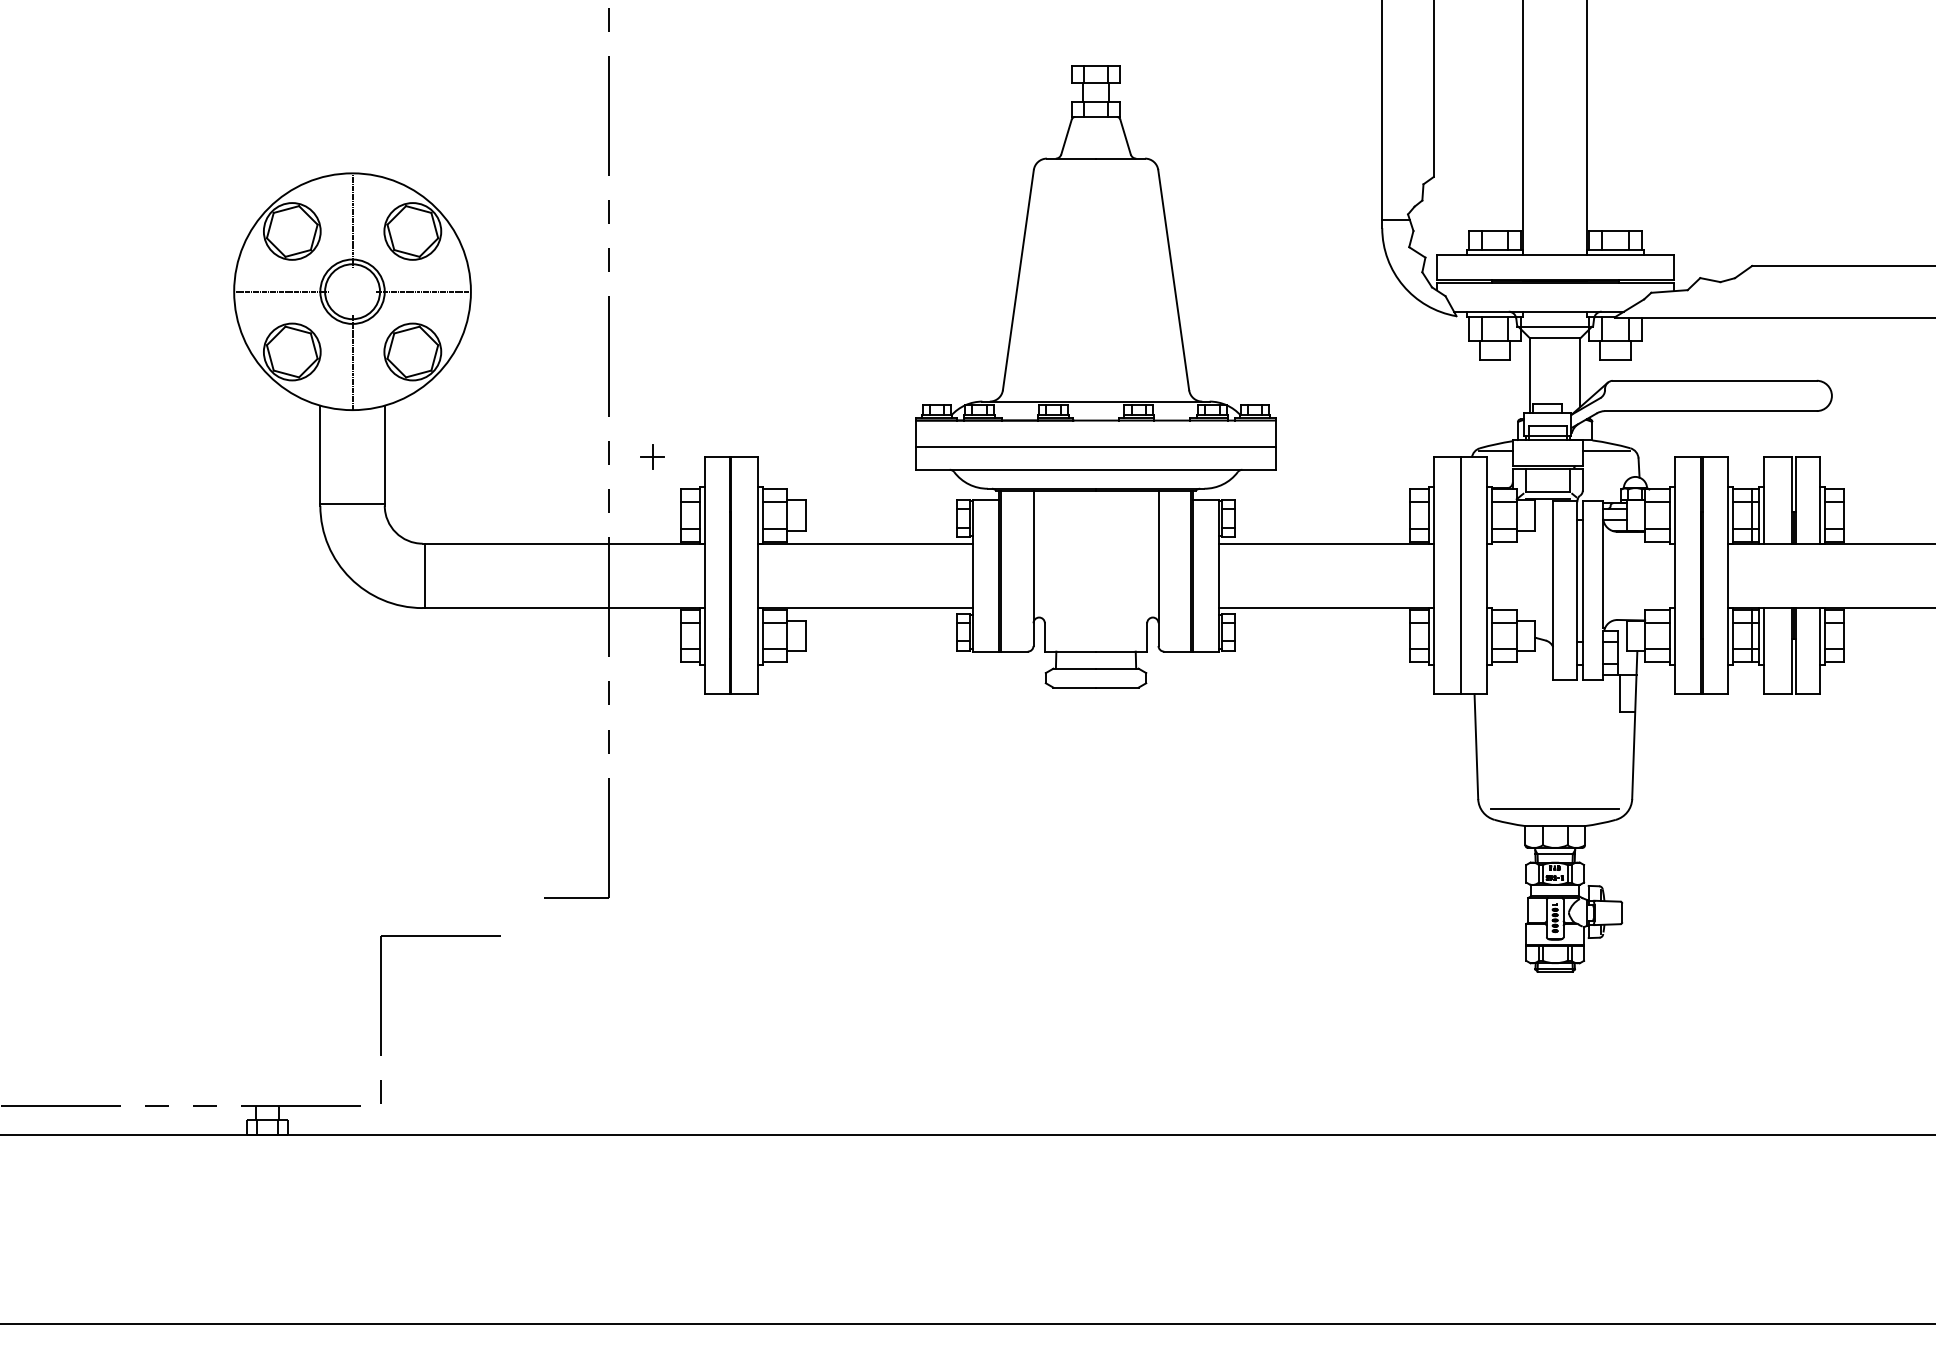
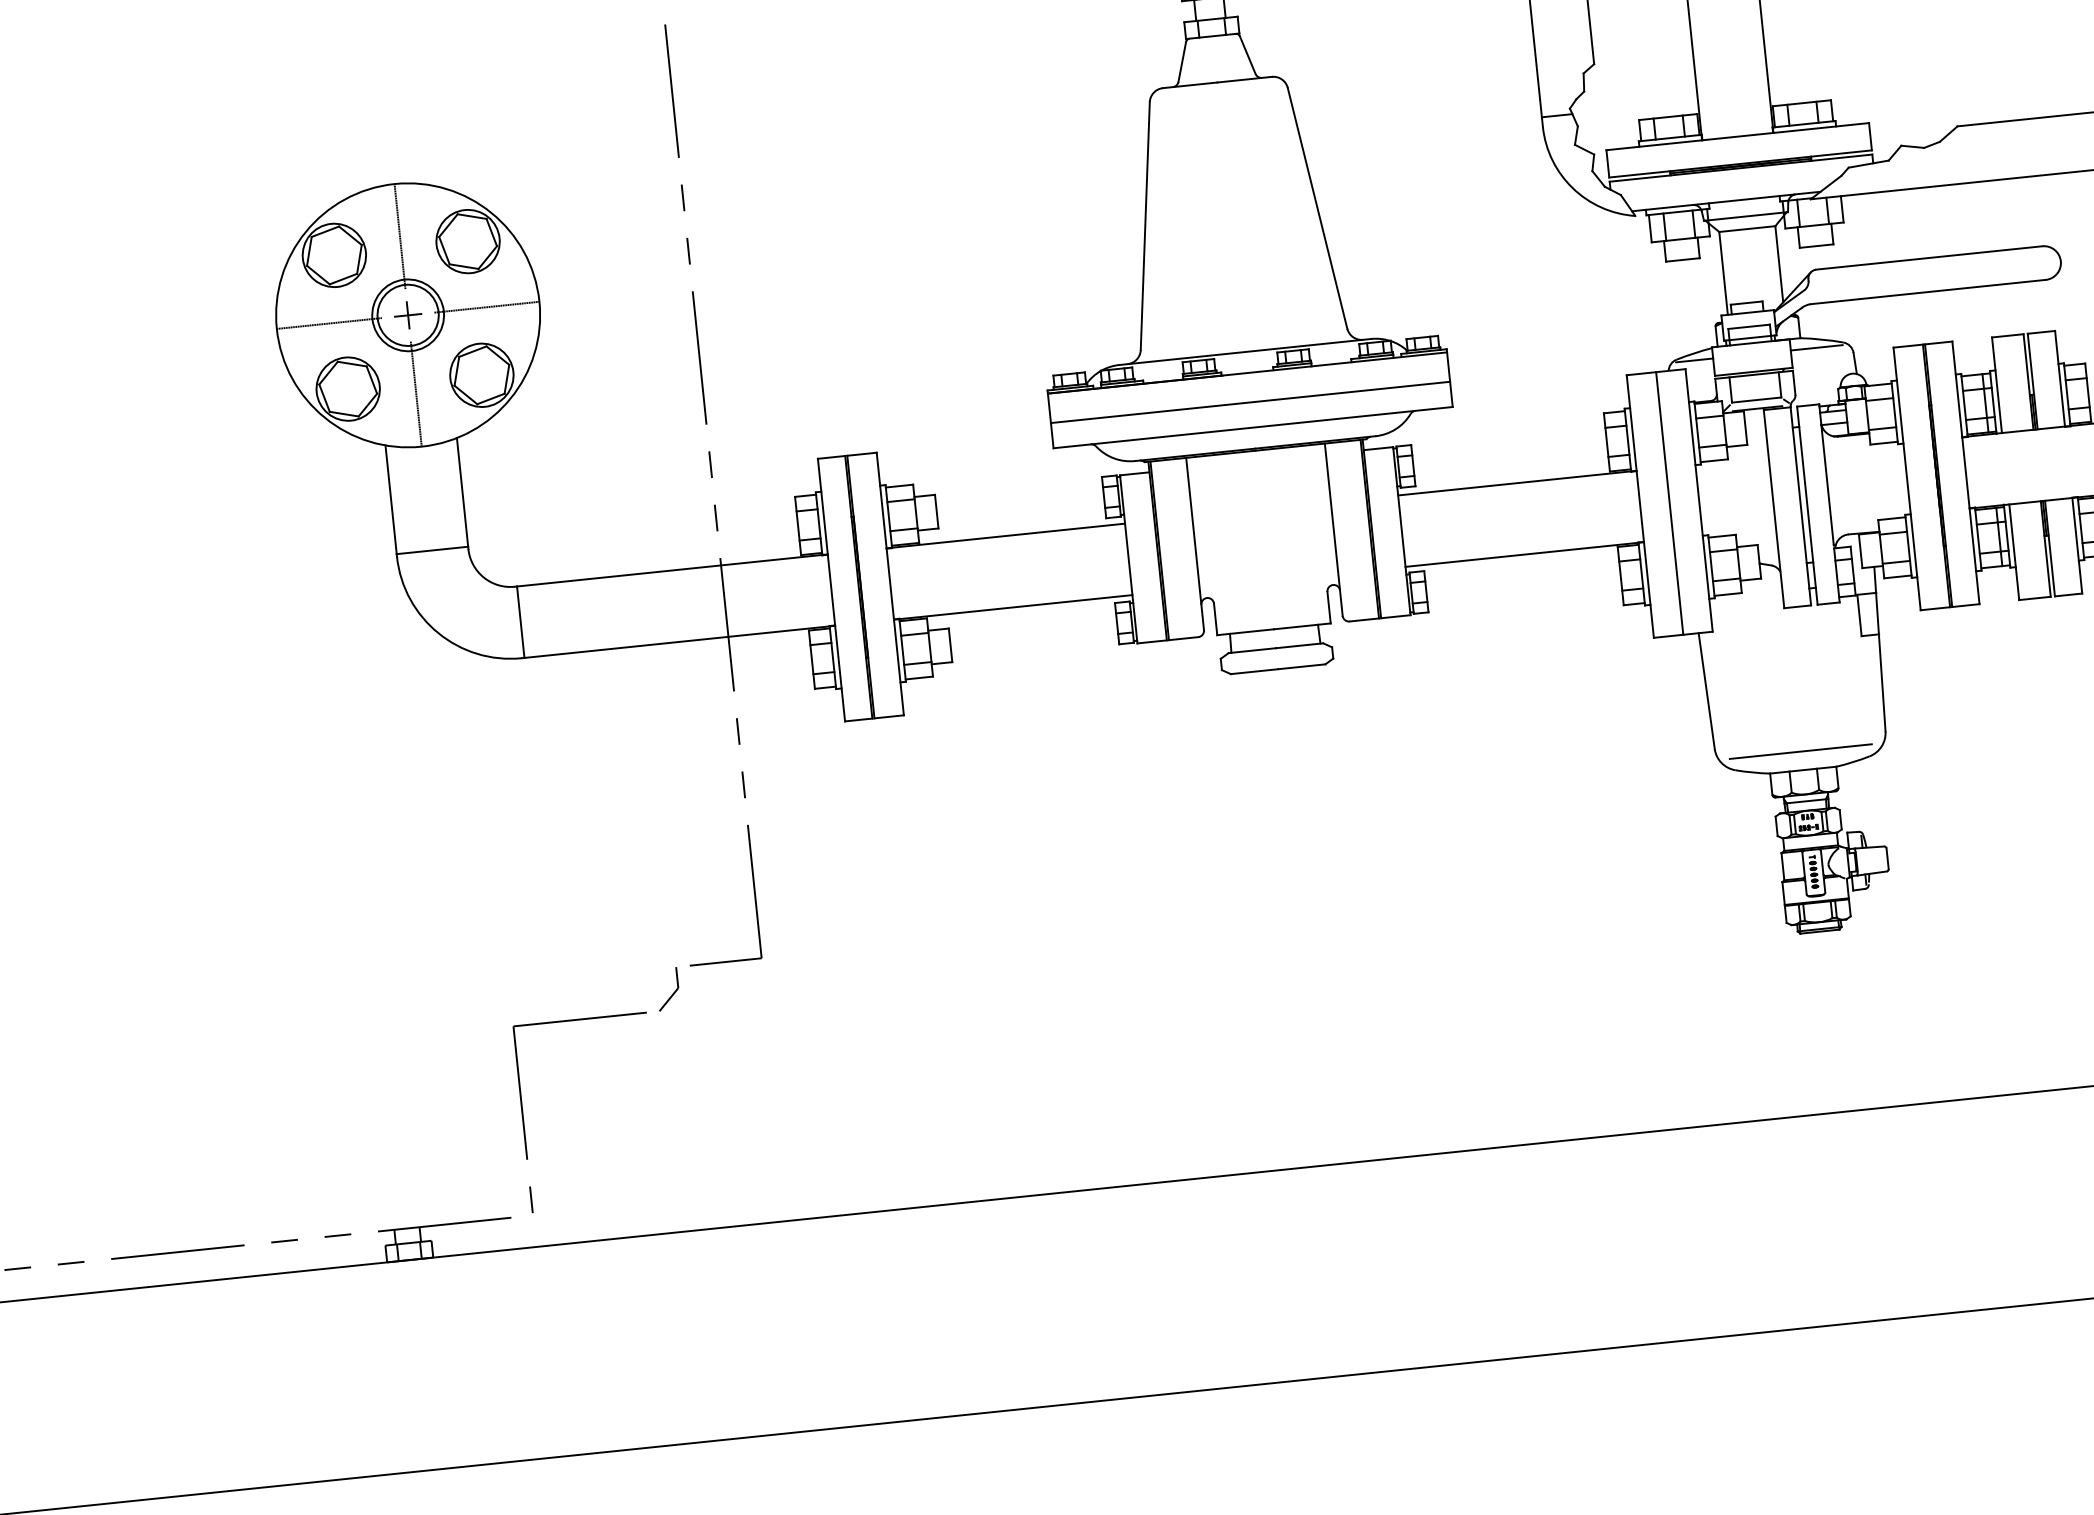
part: (652, 456) -> (408, 315), moved
part: (522, 917) -> (668, 989), added

